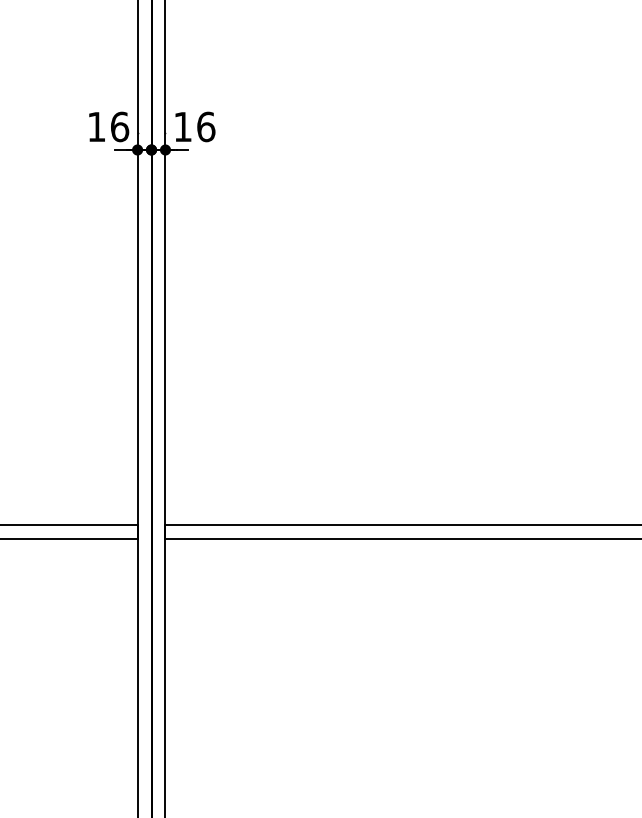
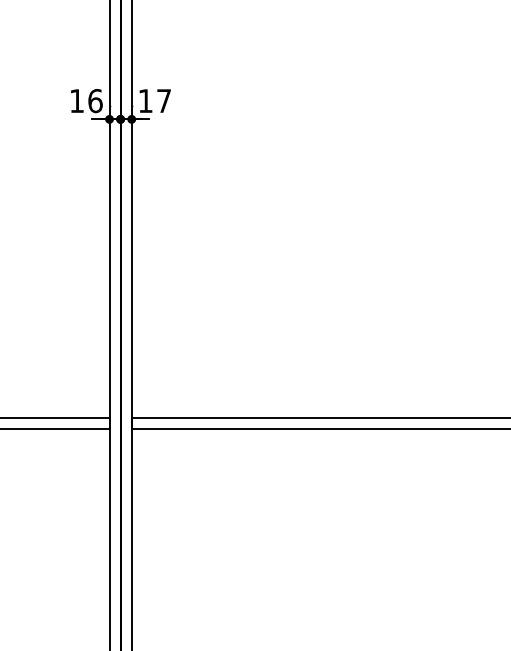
text: (206, 127) -> (164, 101), 16 -> 17

